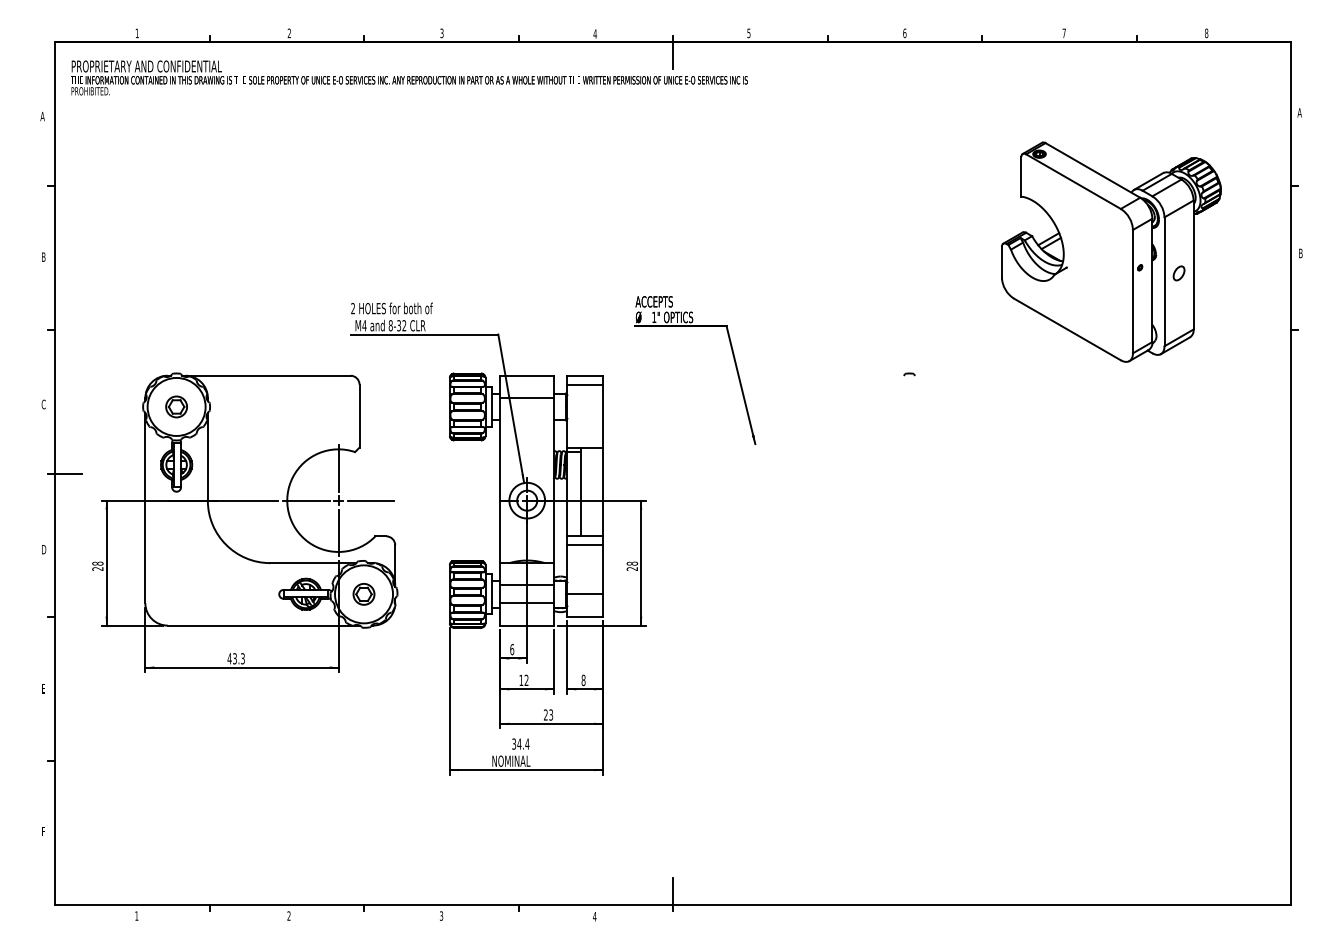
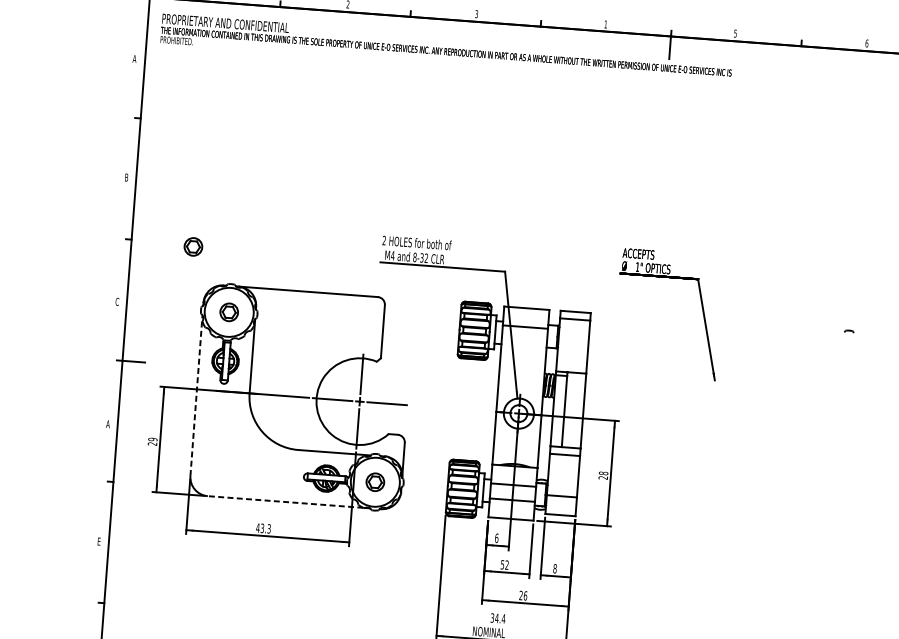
text: (594, 33) -> (605, 23), 4 -> 1
part: (128, 332) -> (193, 246), added
line: (145, 507) -> (196, 395), solid -> dashed
text: (43, 549) -> (107, 424), D -> A
text: (97, 563) -> (152, 439), 28 -> 29
line: (259, 625) -> (285, 501), solid -> dashed
text: (521, 680) -> (502, 564), 12 -> 52
text: (551, 714) -> (525, 595), 23 -> 26

